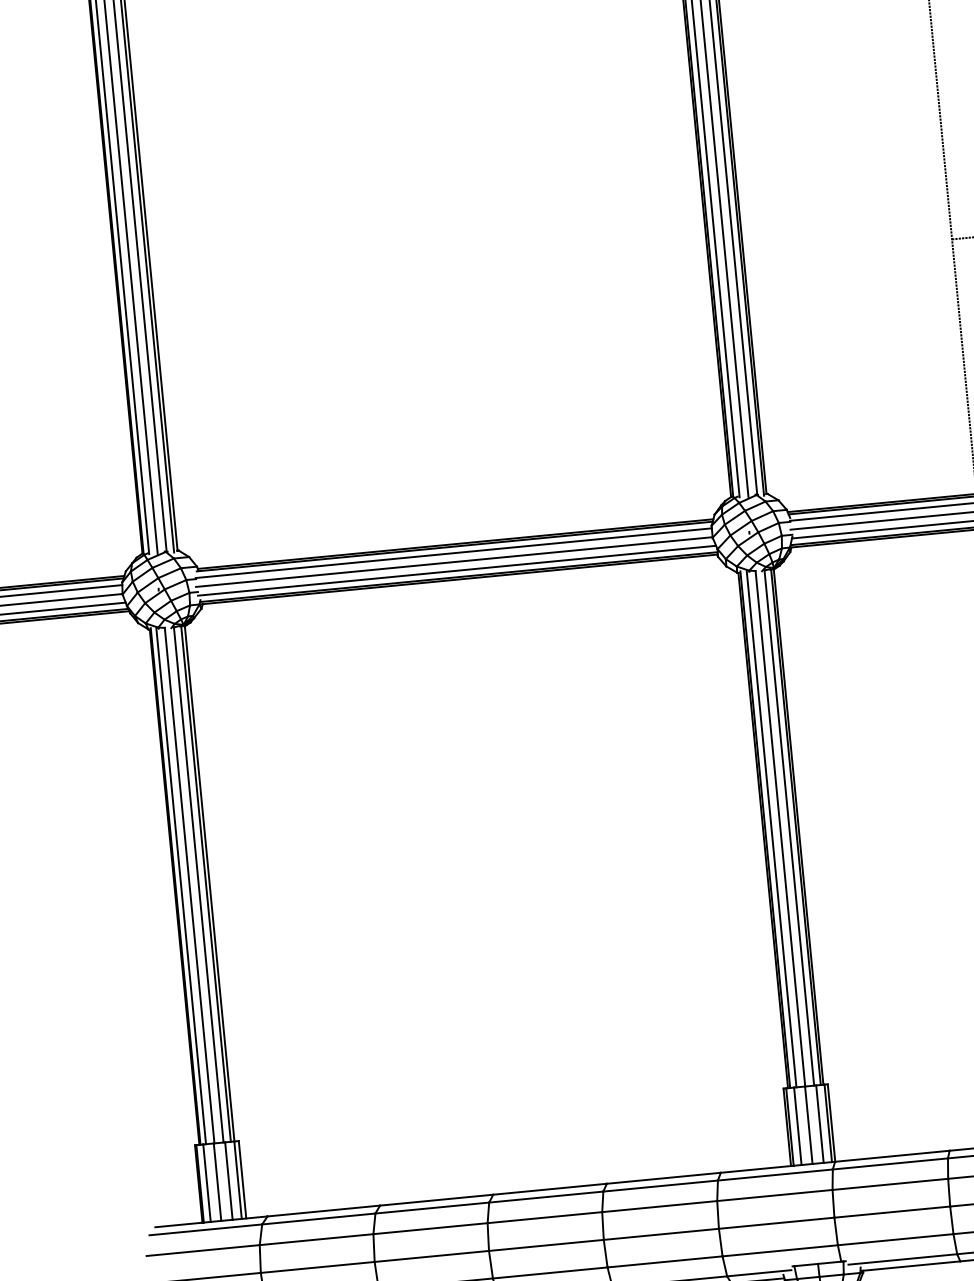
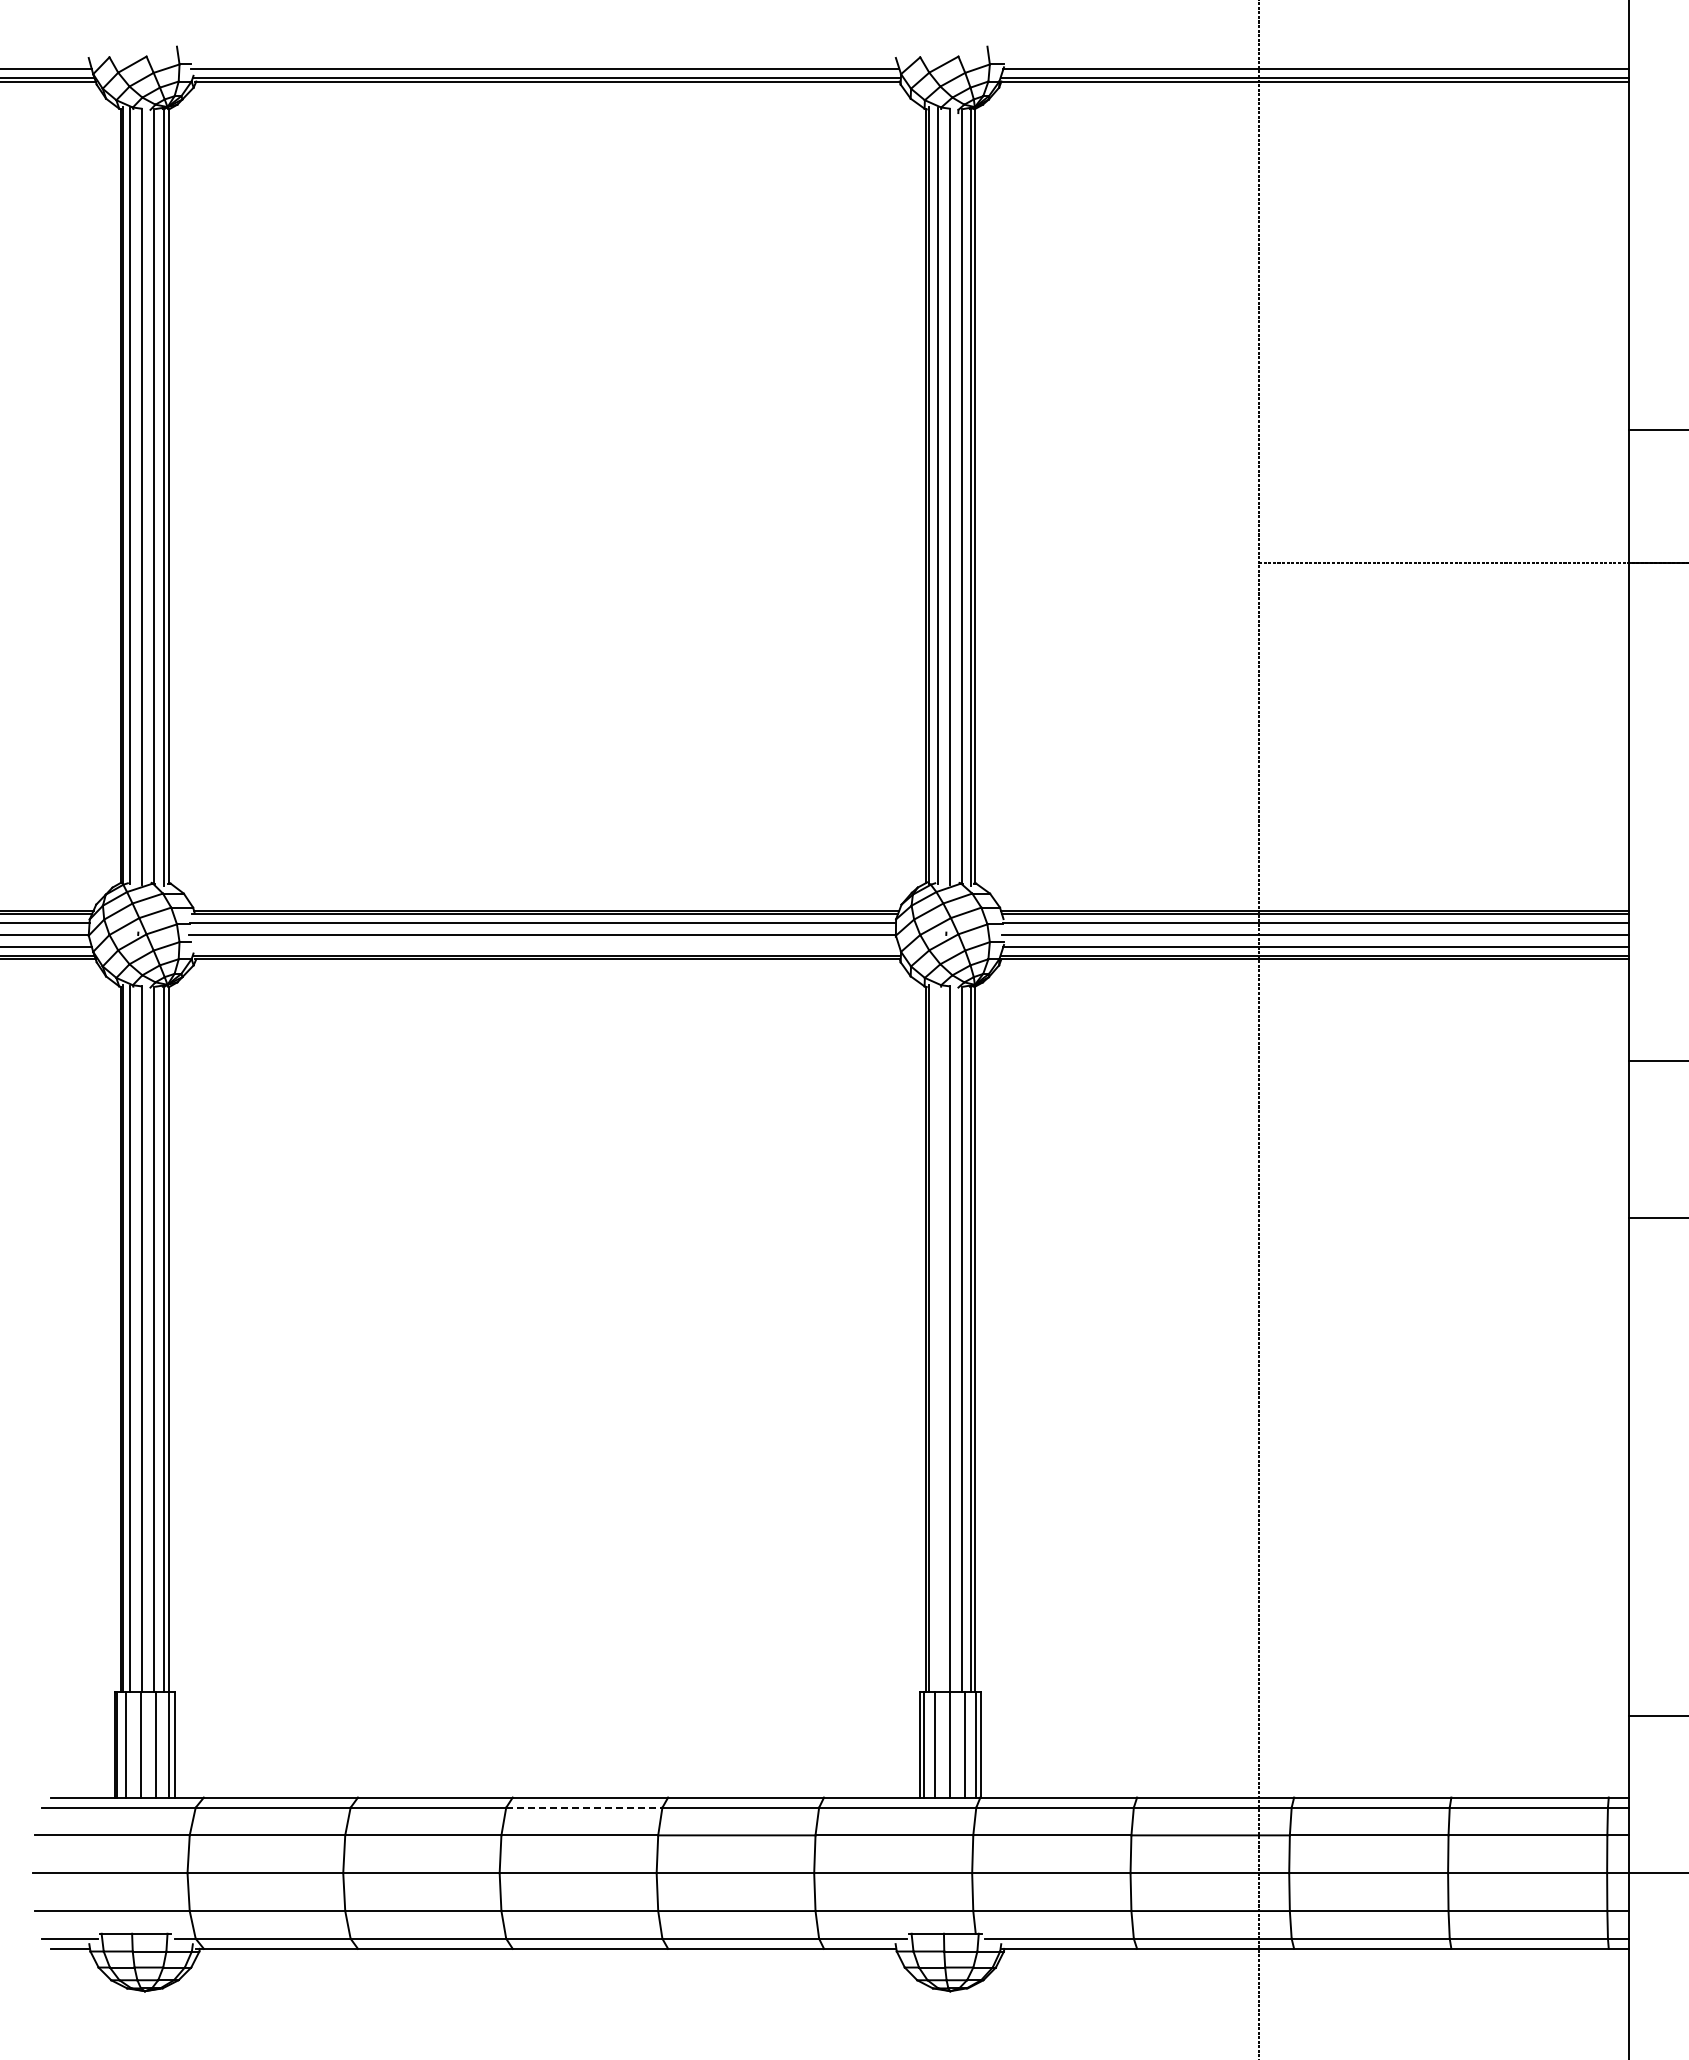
line: (456, 571) -> (544, 947), removed
line: (771, 829) -> (937, 1338), removed
line: (546, 1196) -> (584, 1807), solid -> dashed

